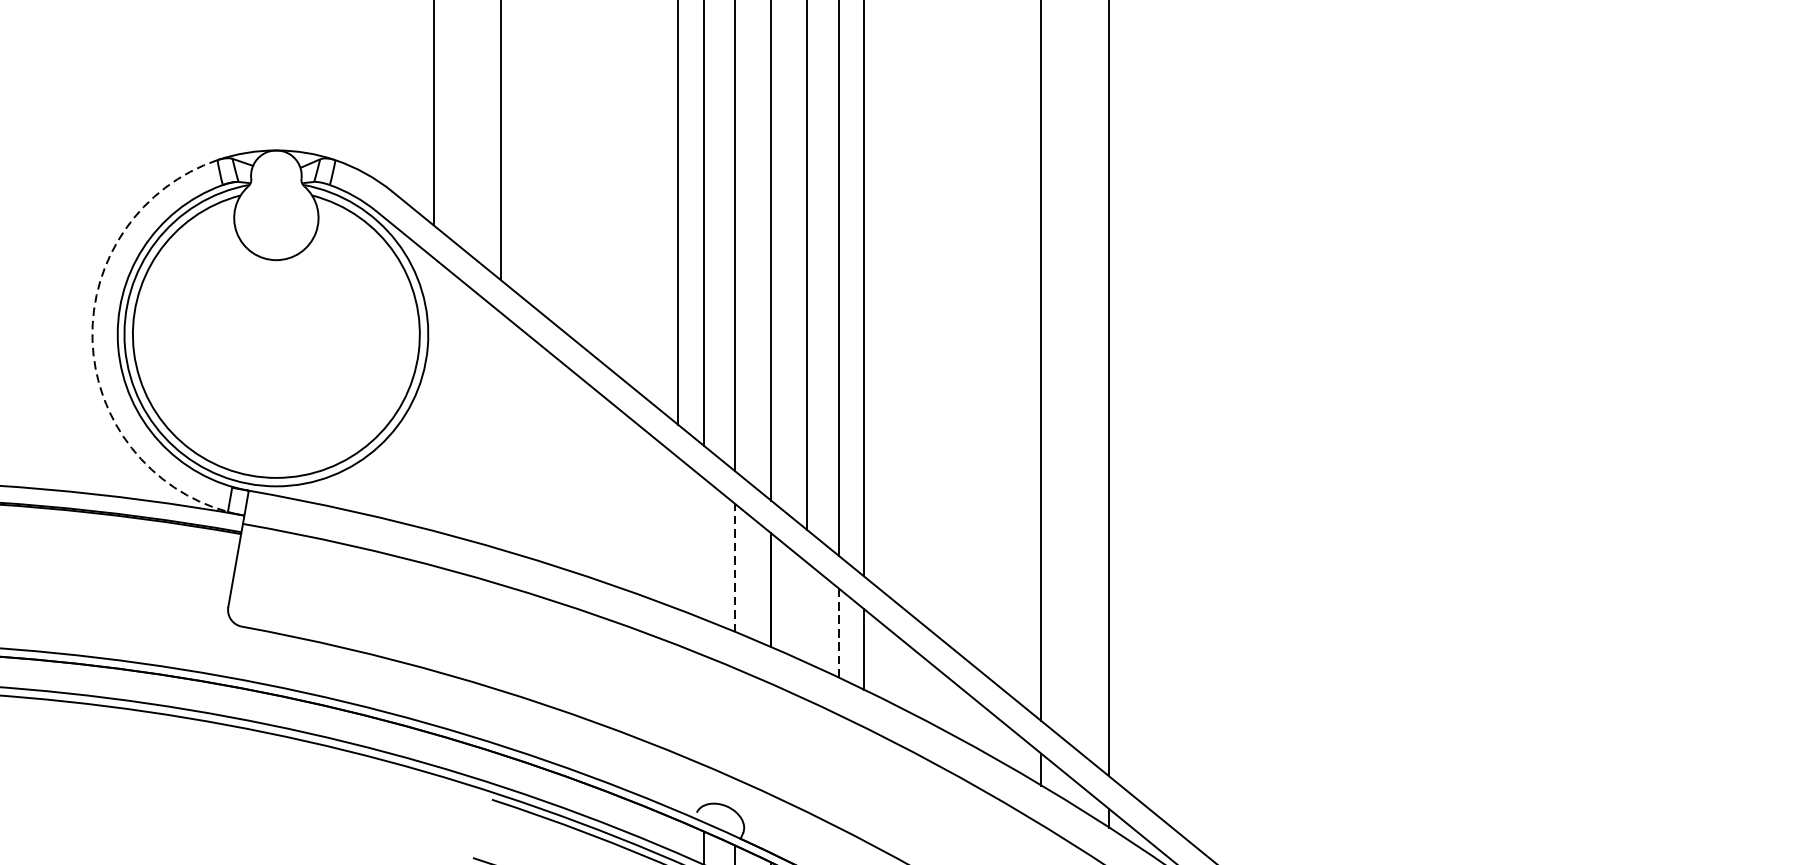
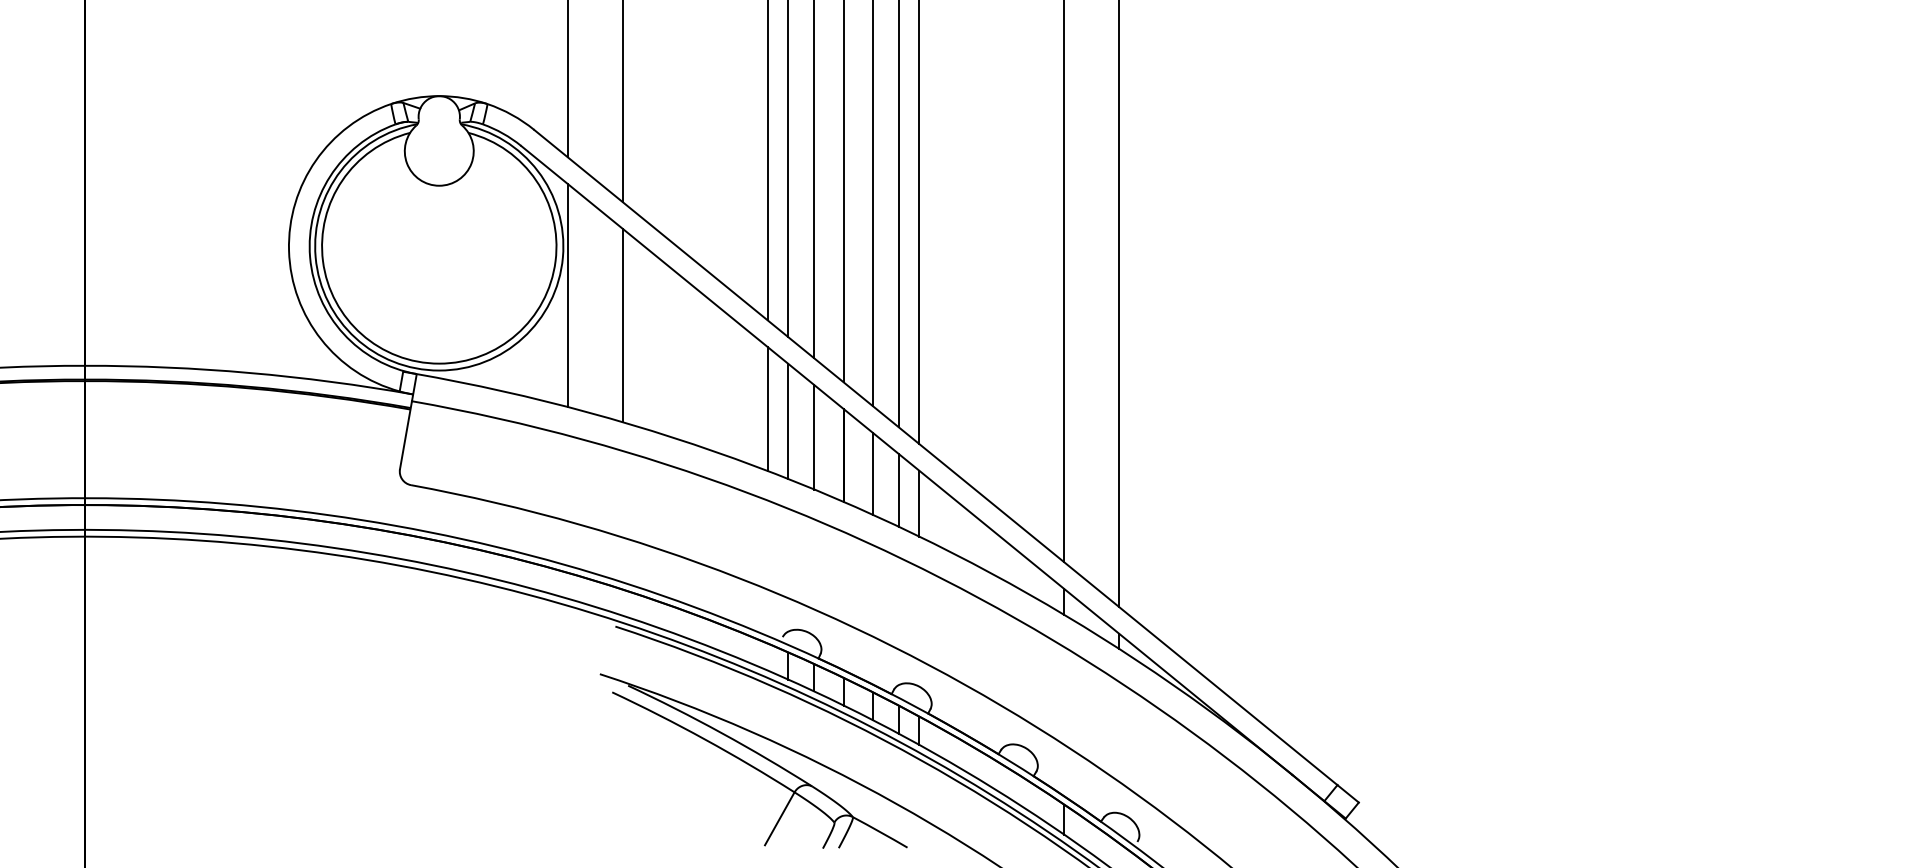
arc: (93, 339) -> (289, 250), dashed -> solid
line: (433, 394) -> (567, 295), added
line: (500, 431) -> (622, 325), added
line: (678, 534) -> (767, 409), added
line: (703, 548) -> (788, 421), added
line: (735, 567) -> (814, 436), dashed -> solid
line: (807, 613) -> (873, 474), added
line: (838, 633) -> (898, 490), dashed -> solid

